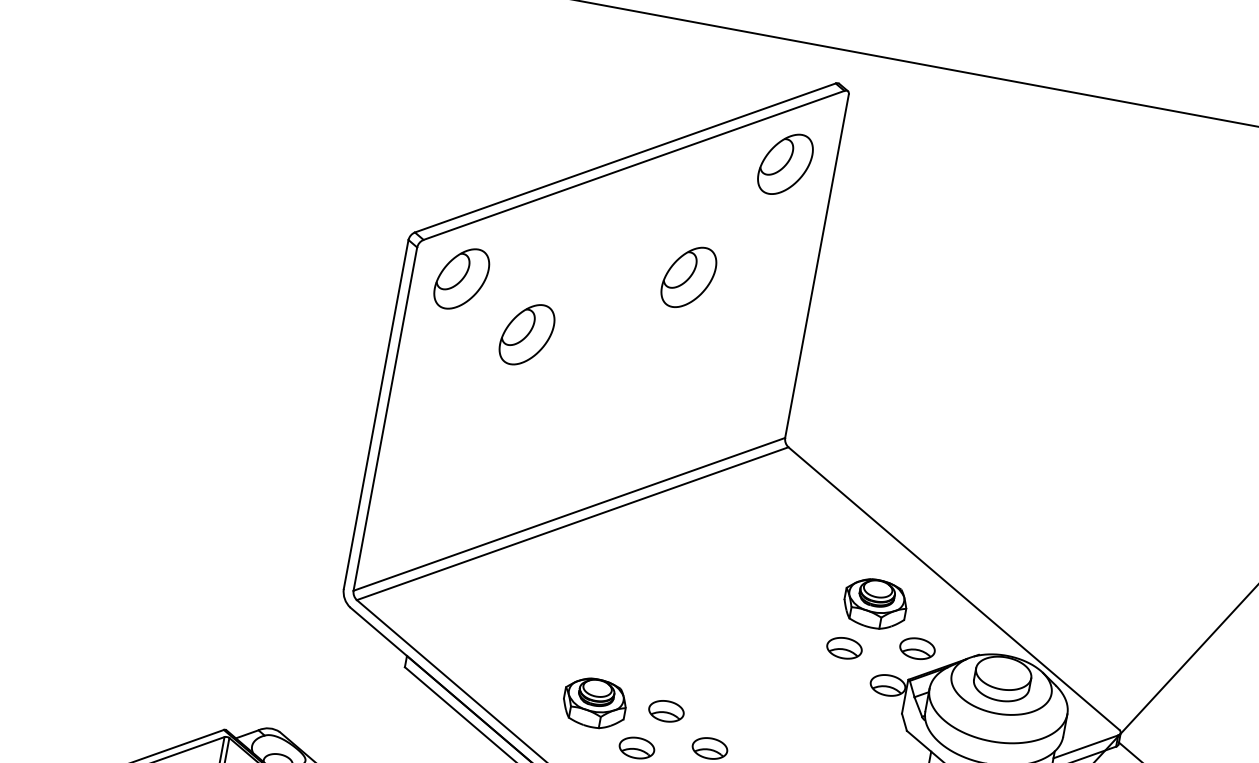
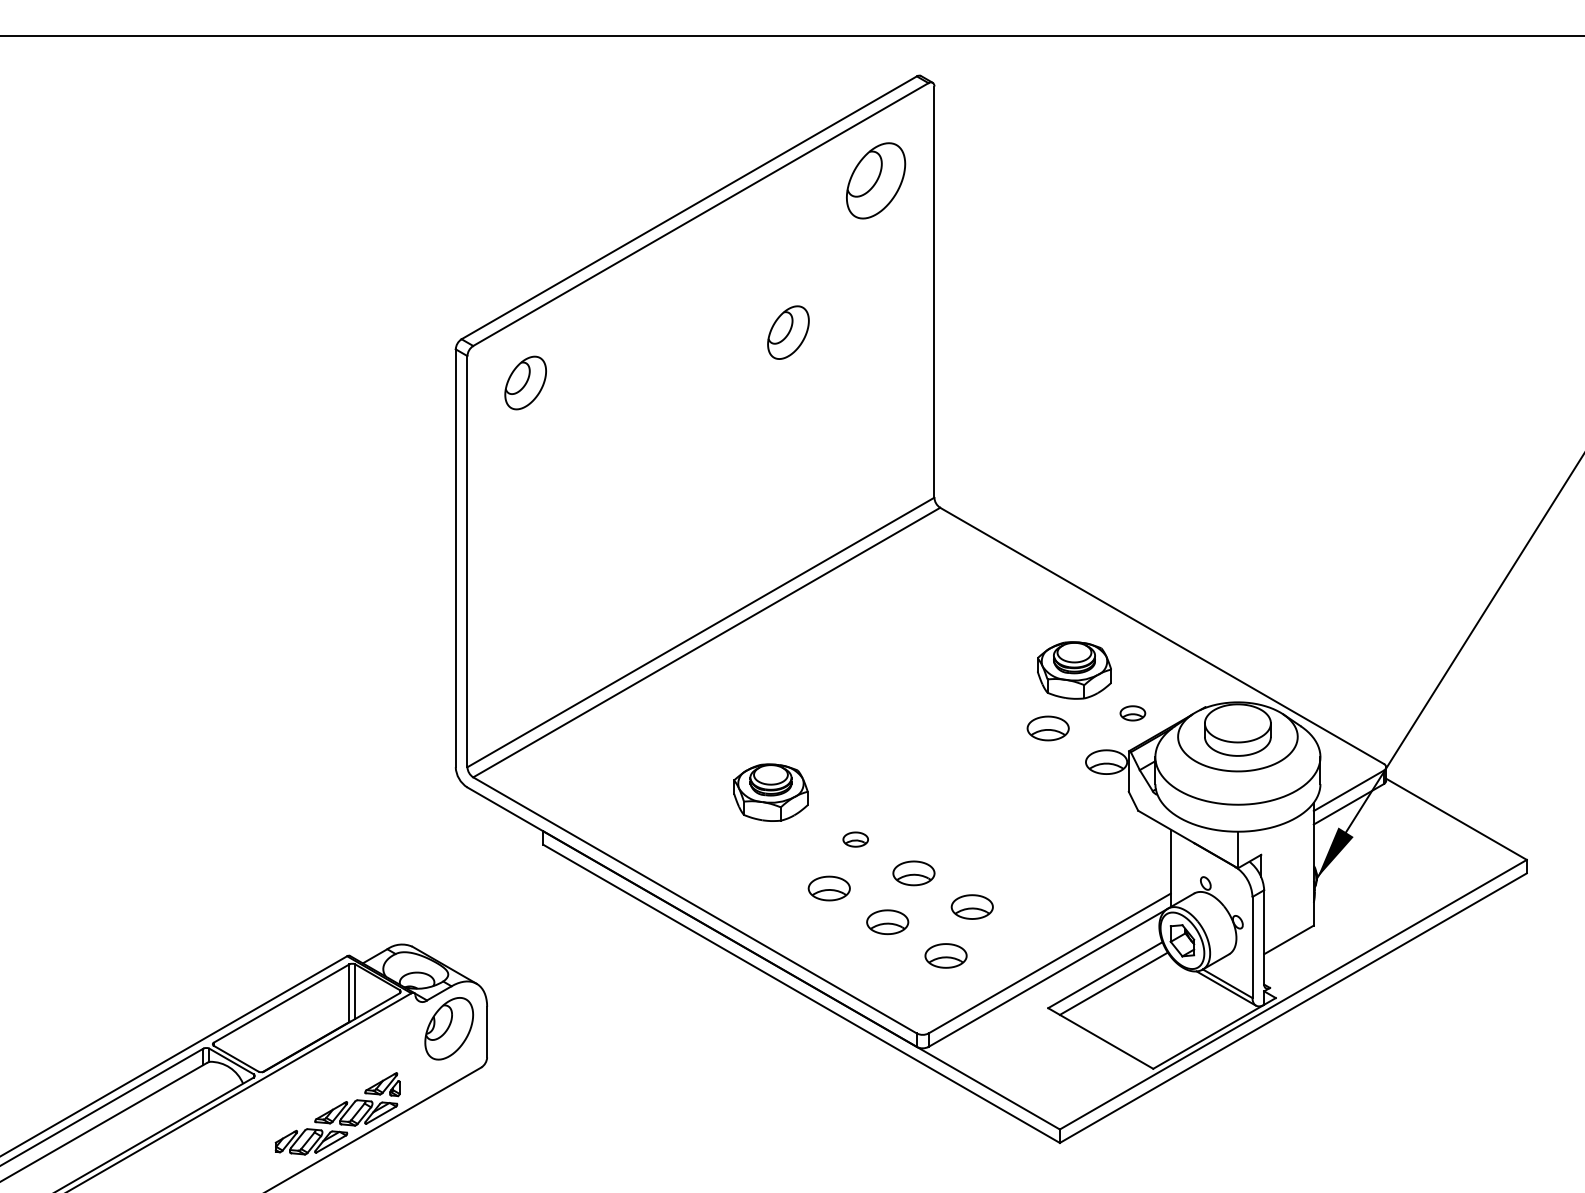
part: (688, 277) -> (788, 332), size x0.7
part: (461, 278) -> (525, 382), size x0.7
part: (527, 334) -> (613, 433), removed
part: (917, 648) -> (1132, 713), size x0.6
part: (594, 702) -> (770, 792), moved
part: (666, 711) -> (855, 839), size x0.6

